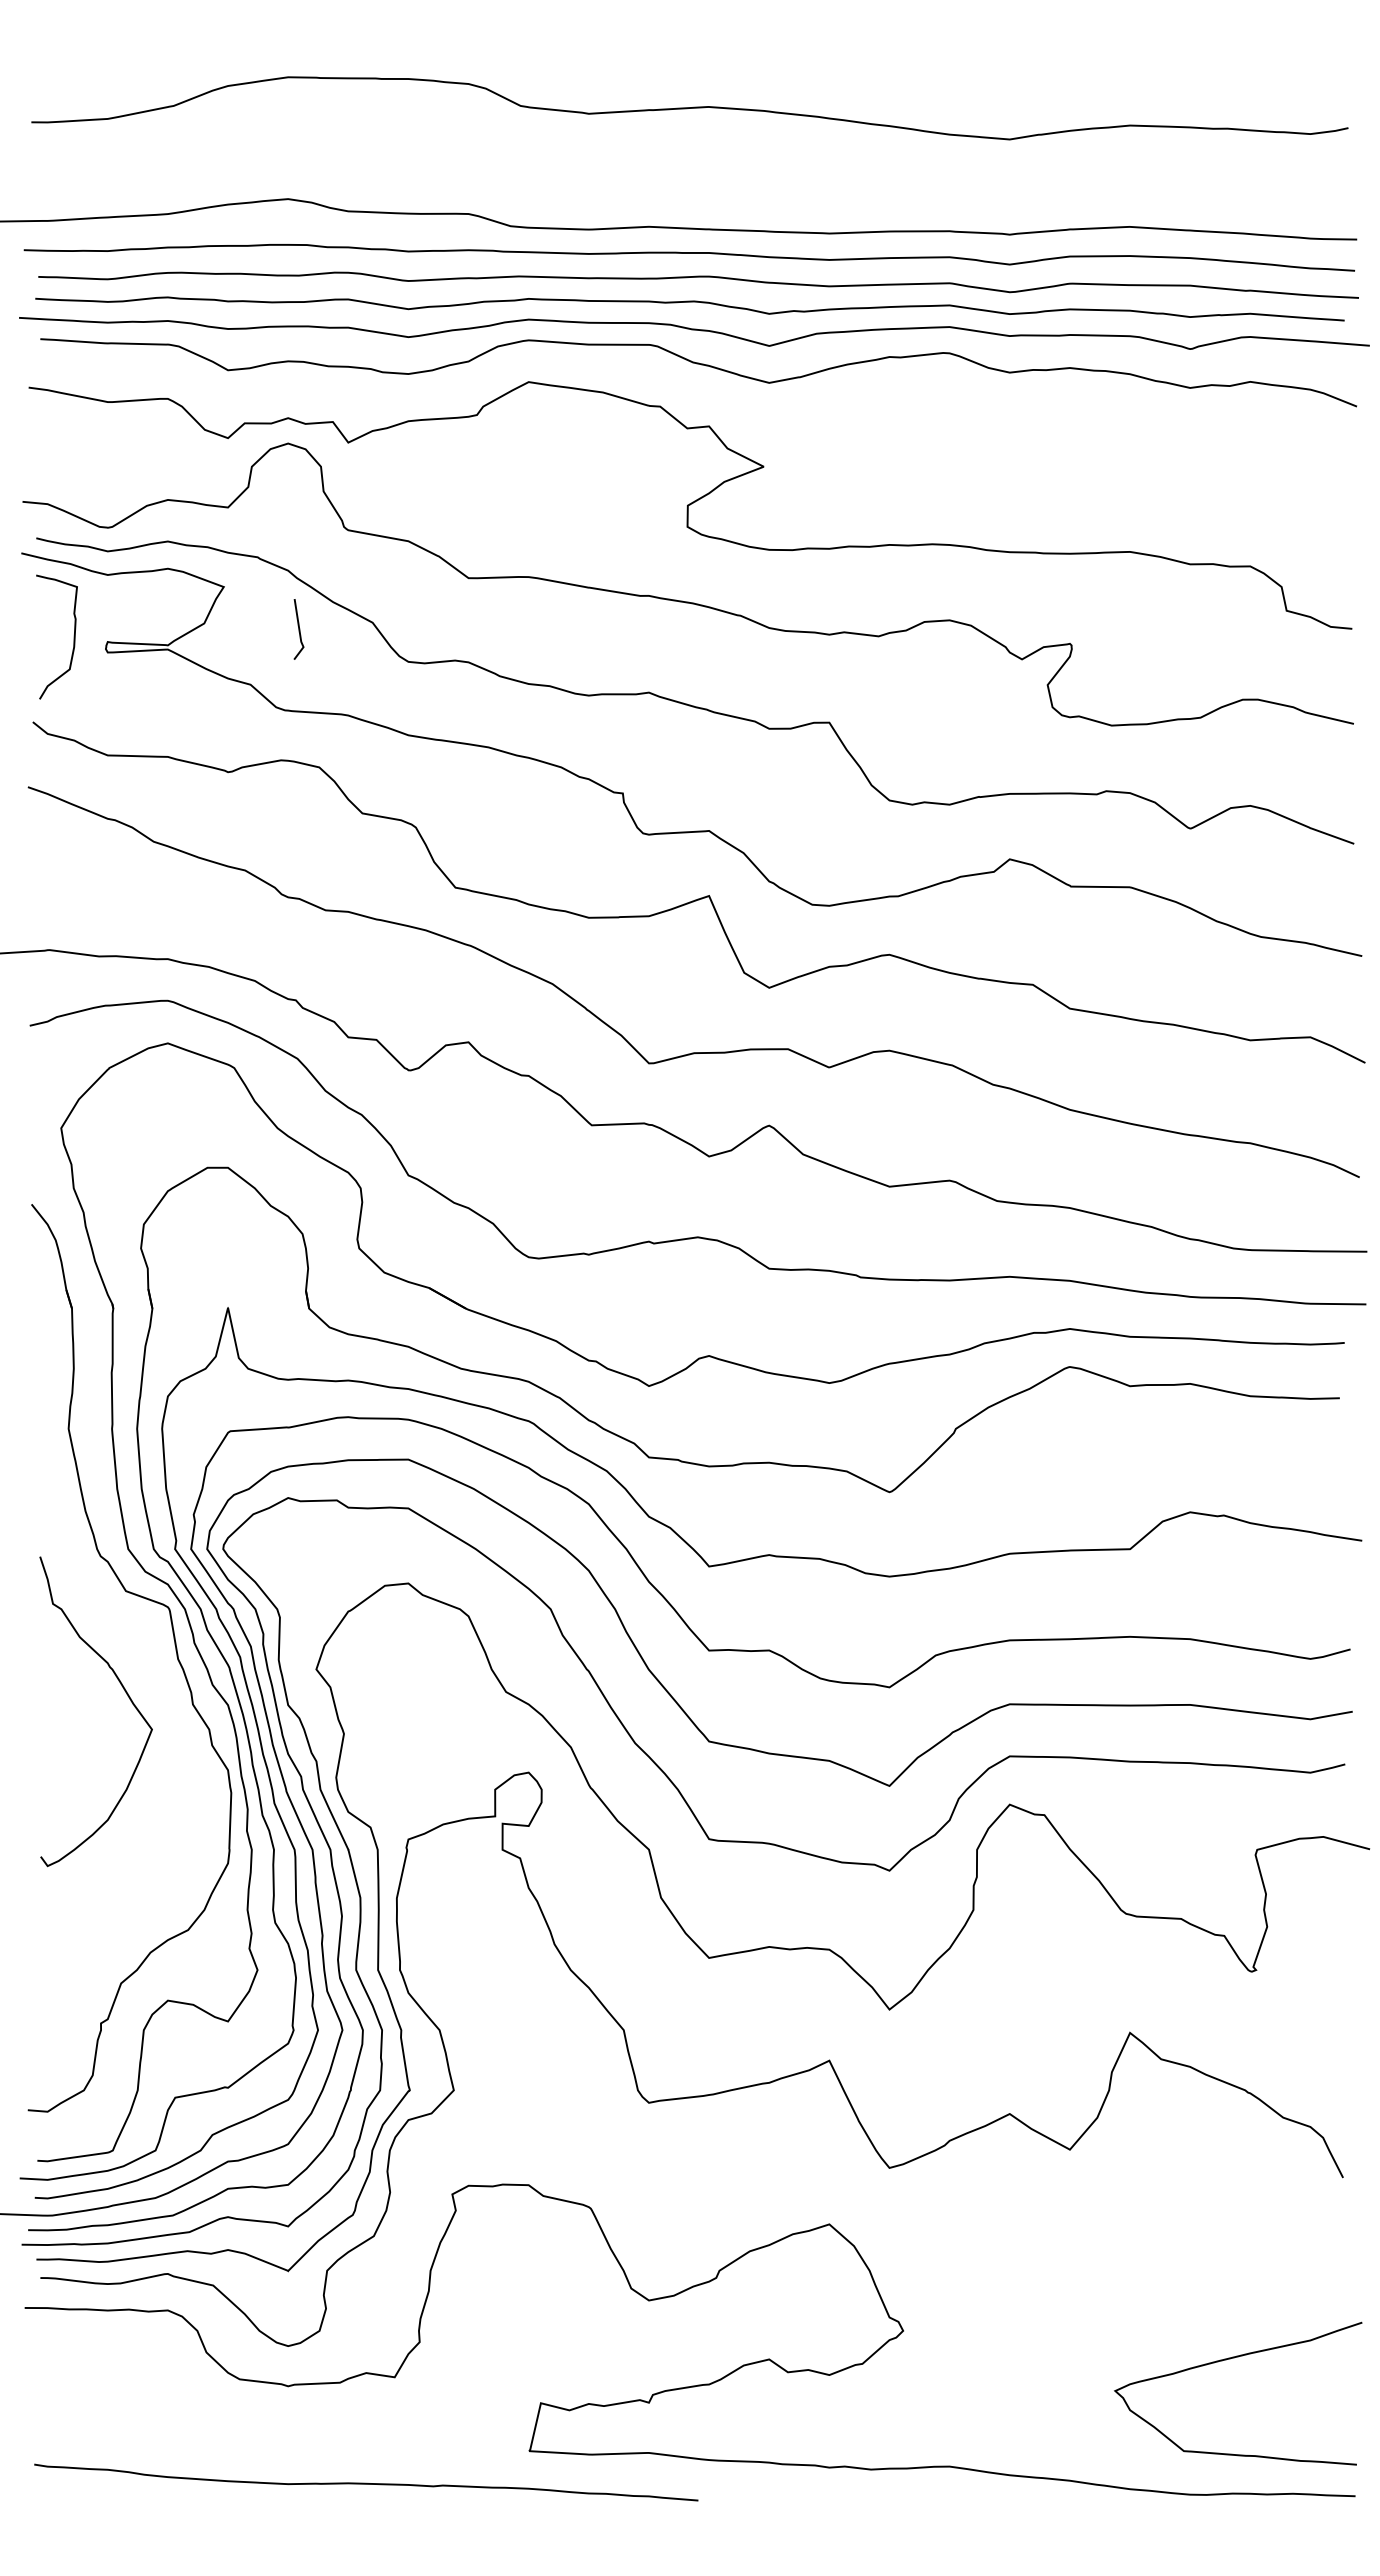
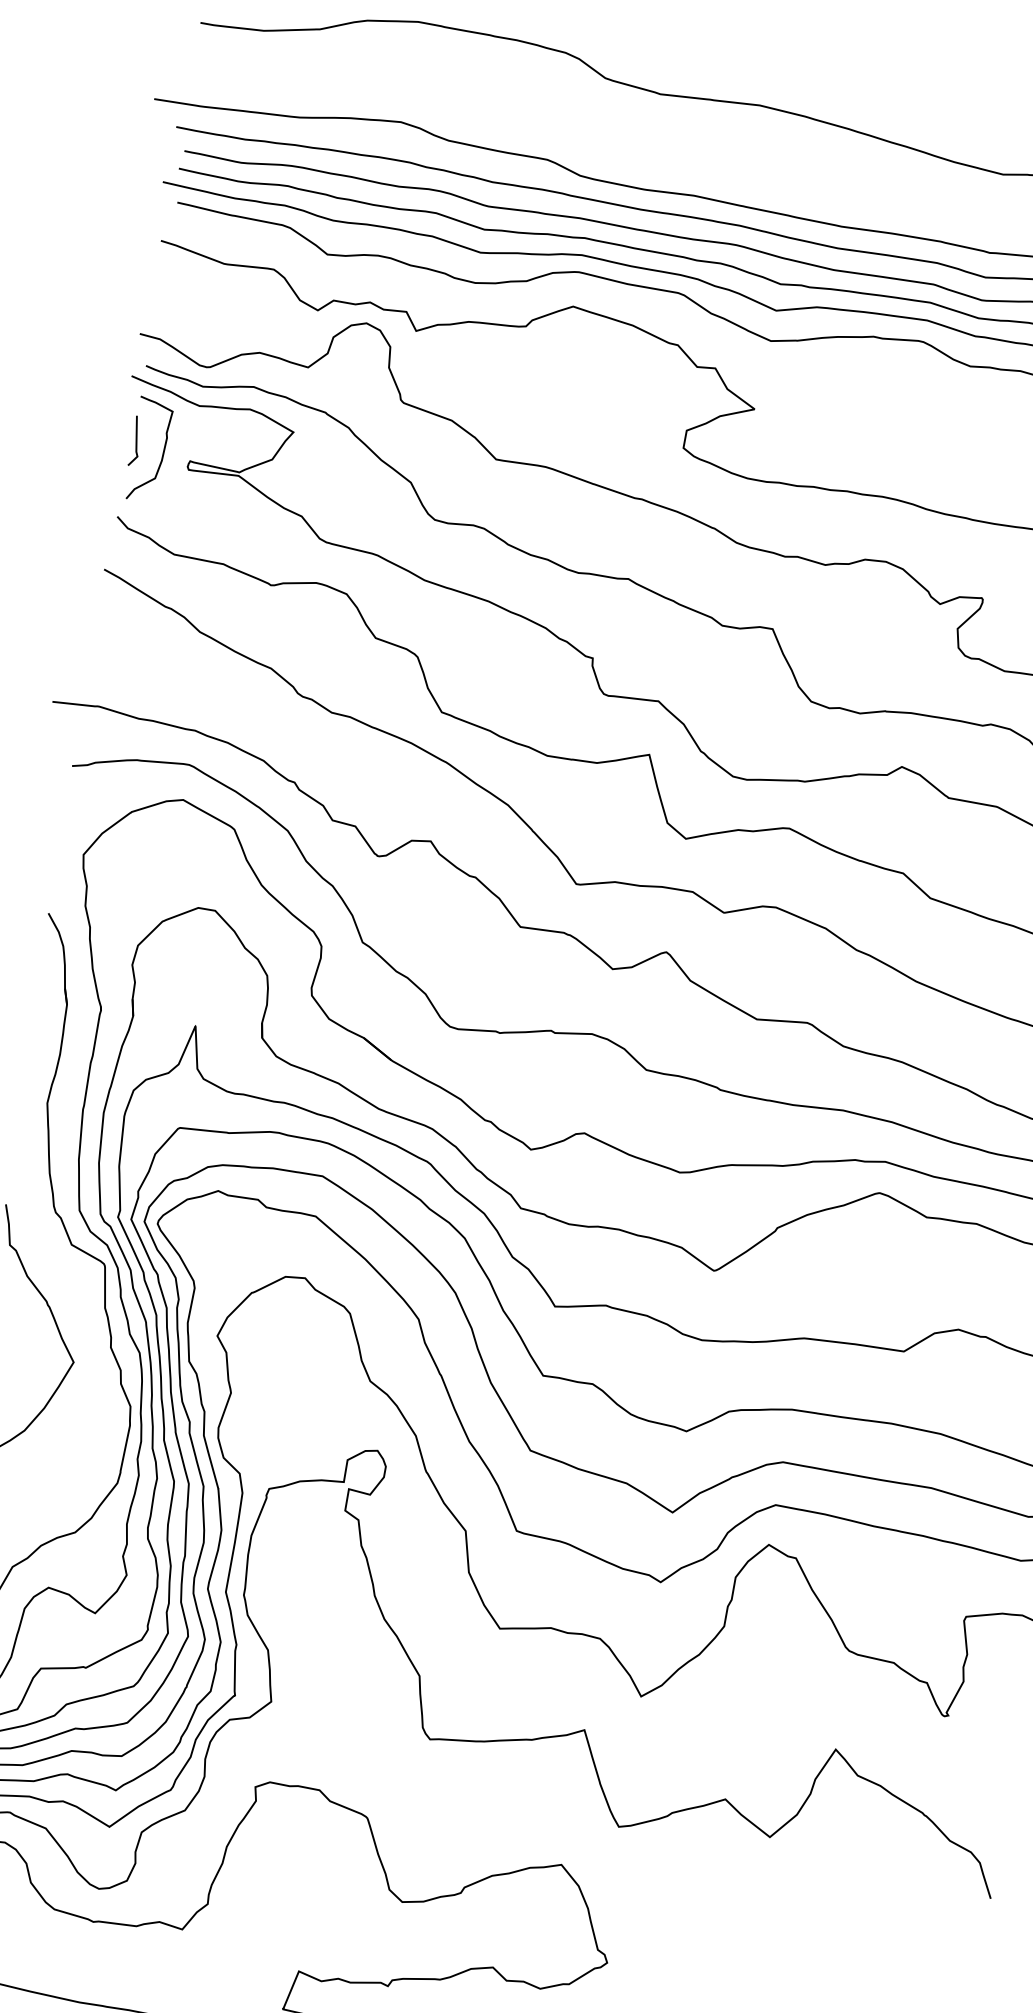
line: (298, 629) -> (135, 441), moved

